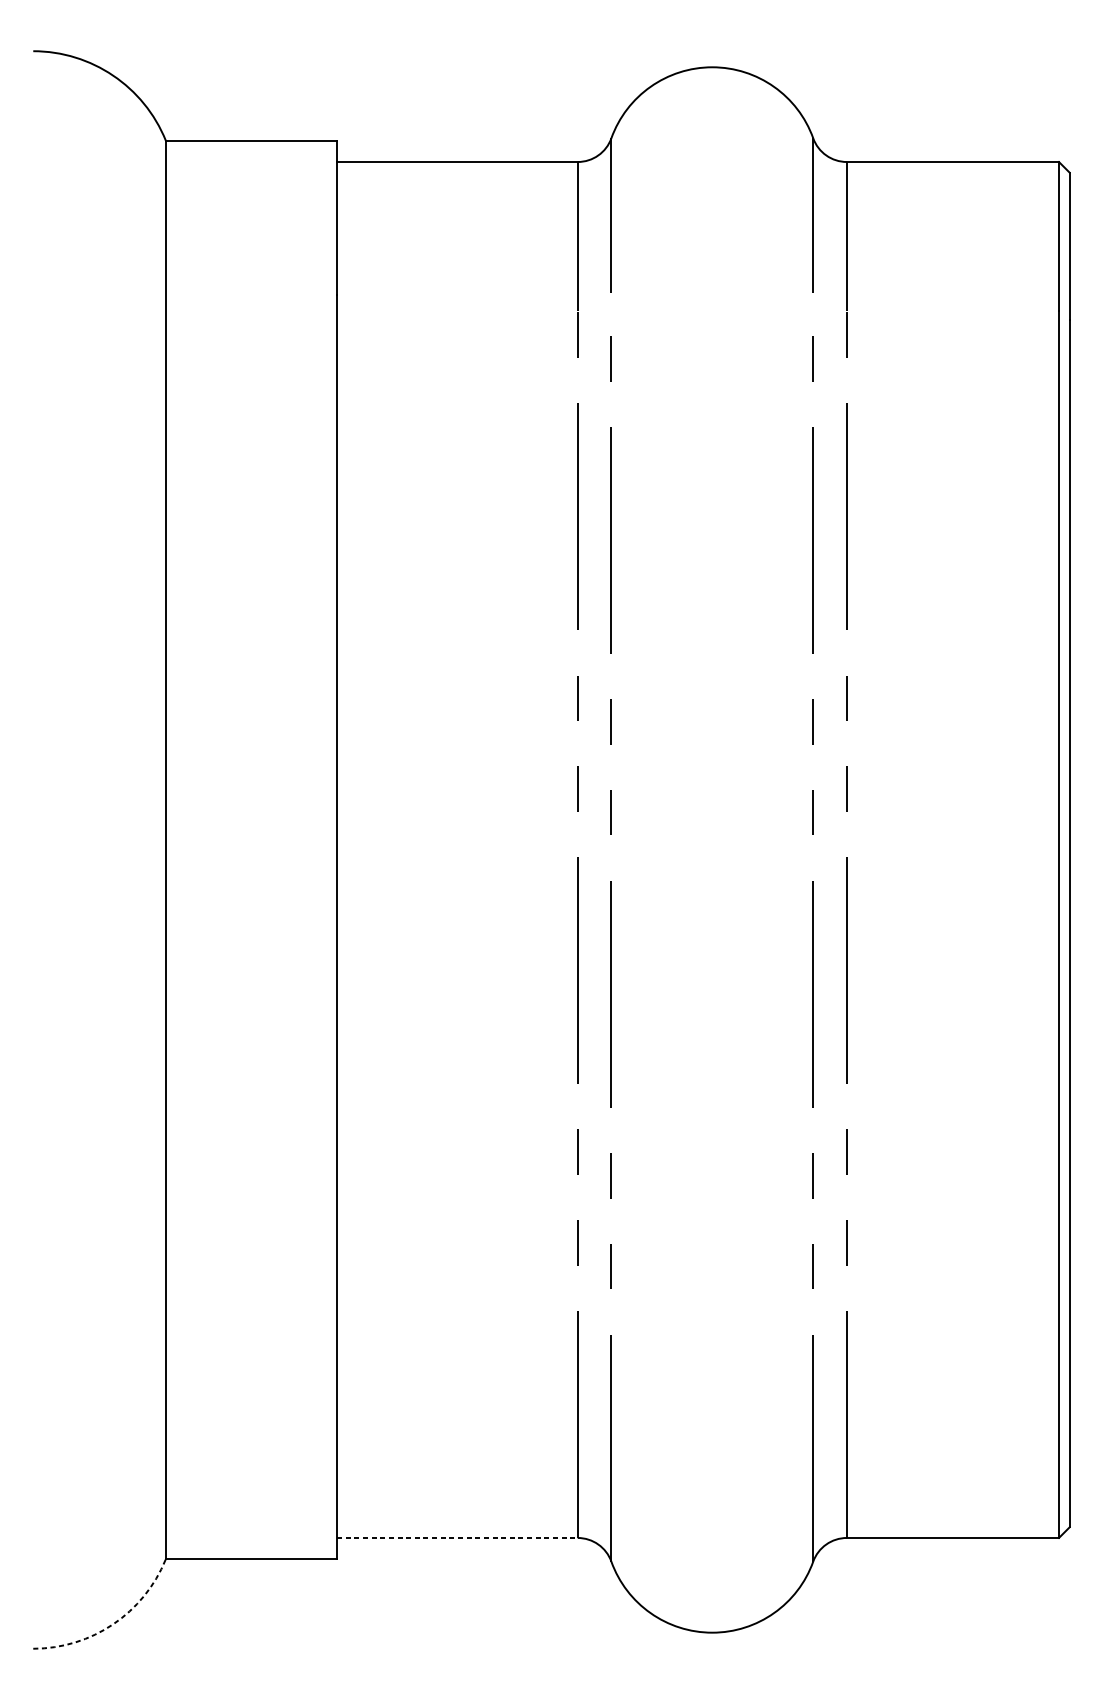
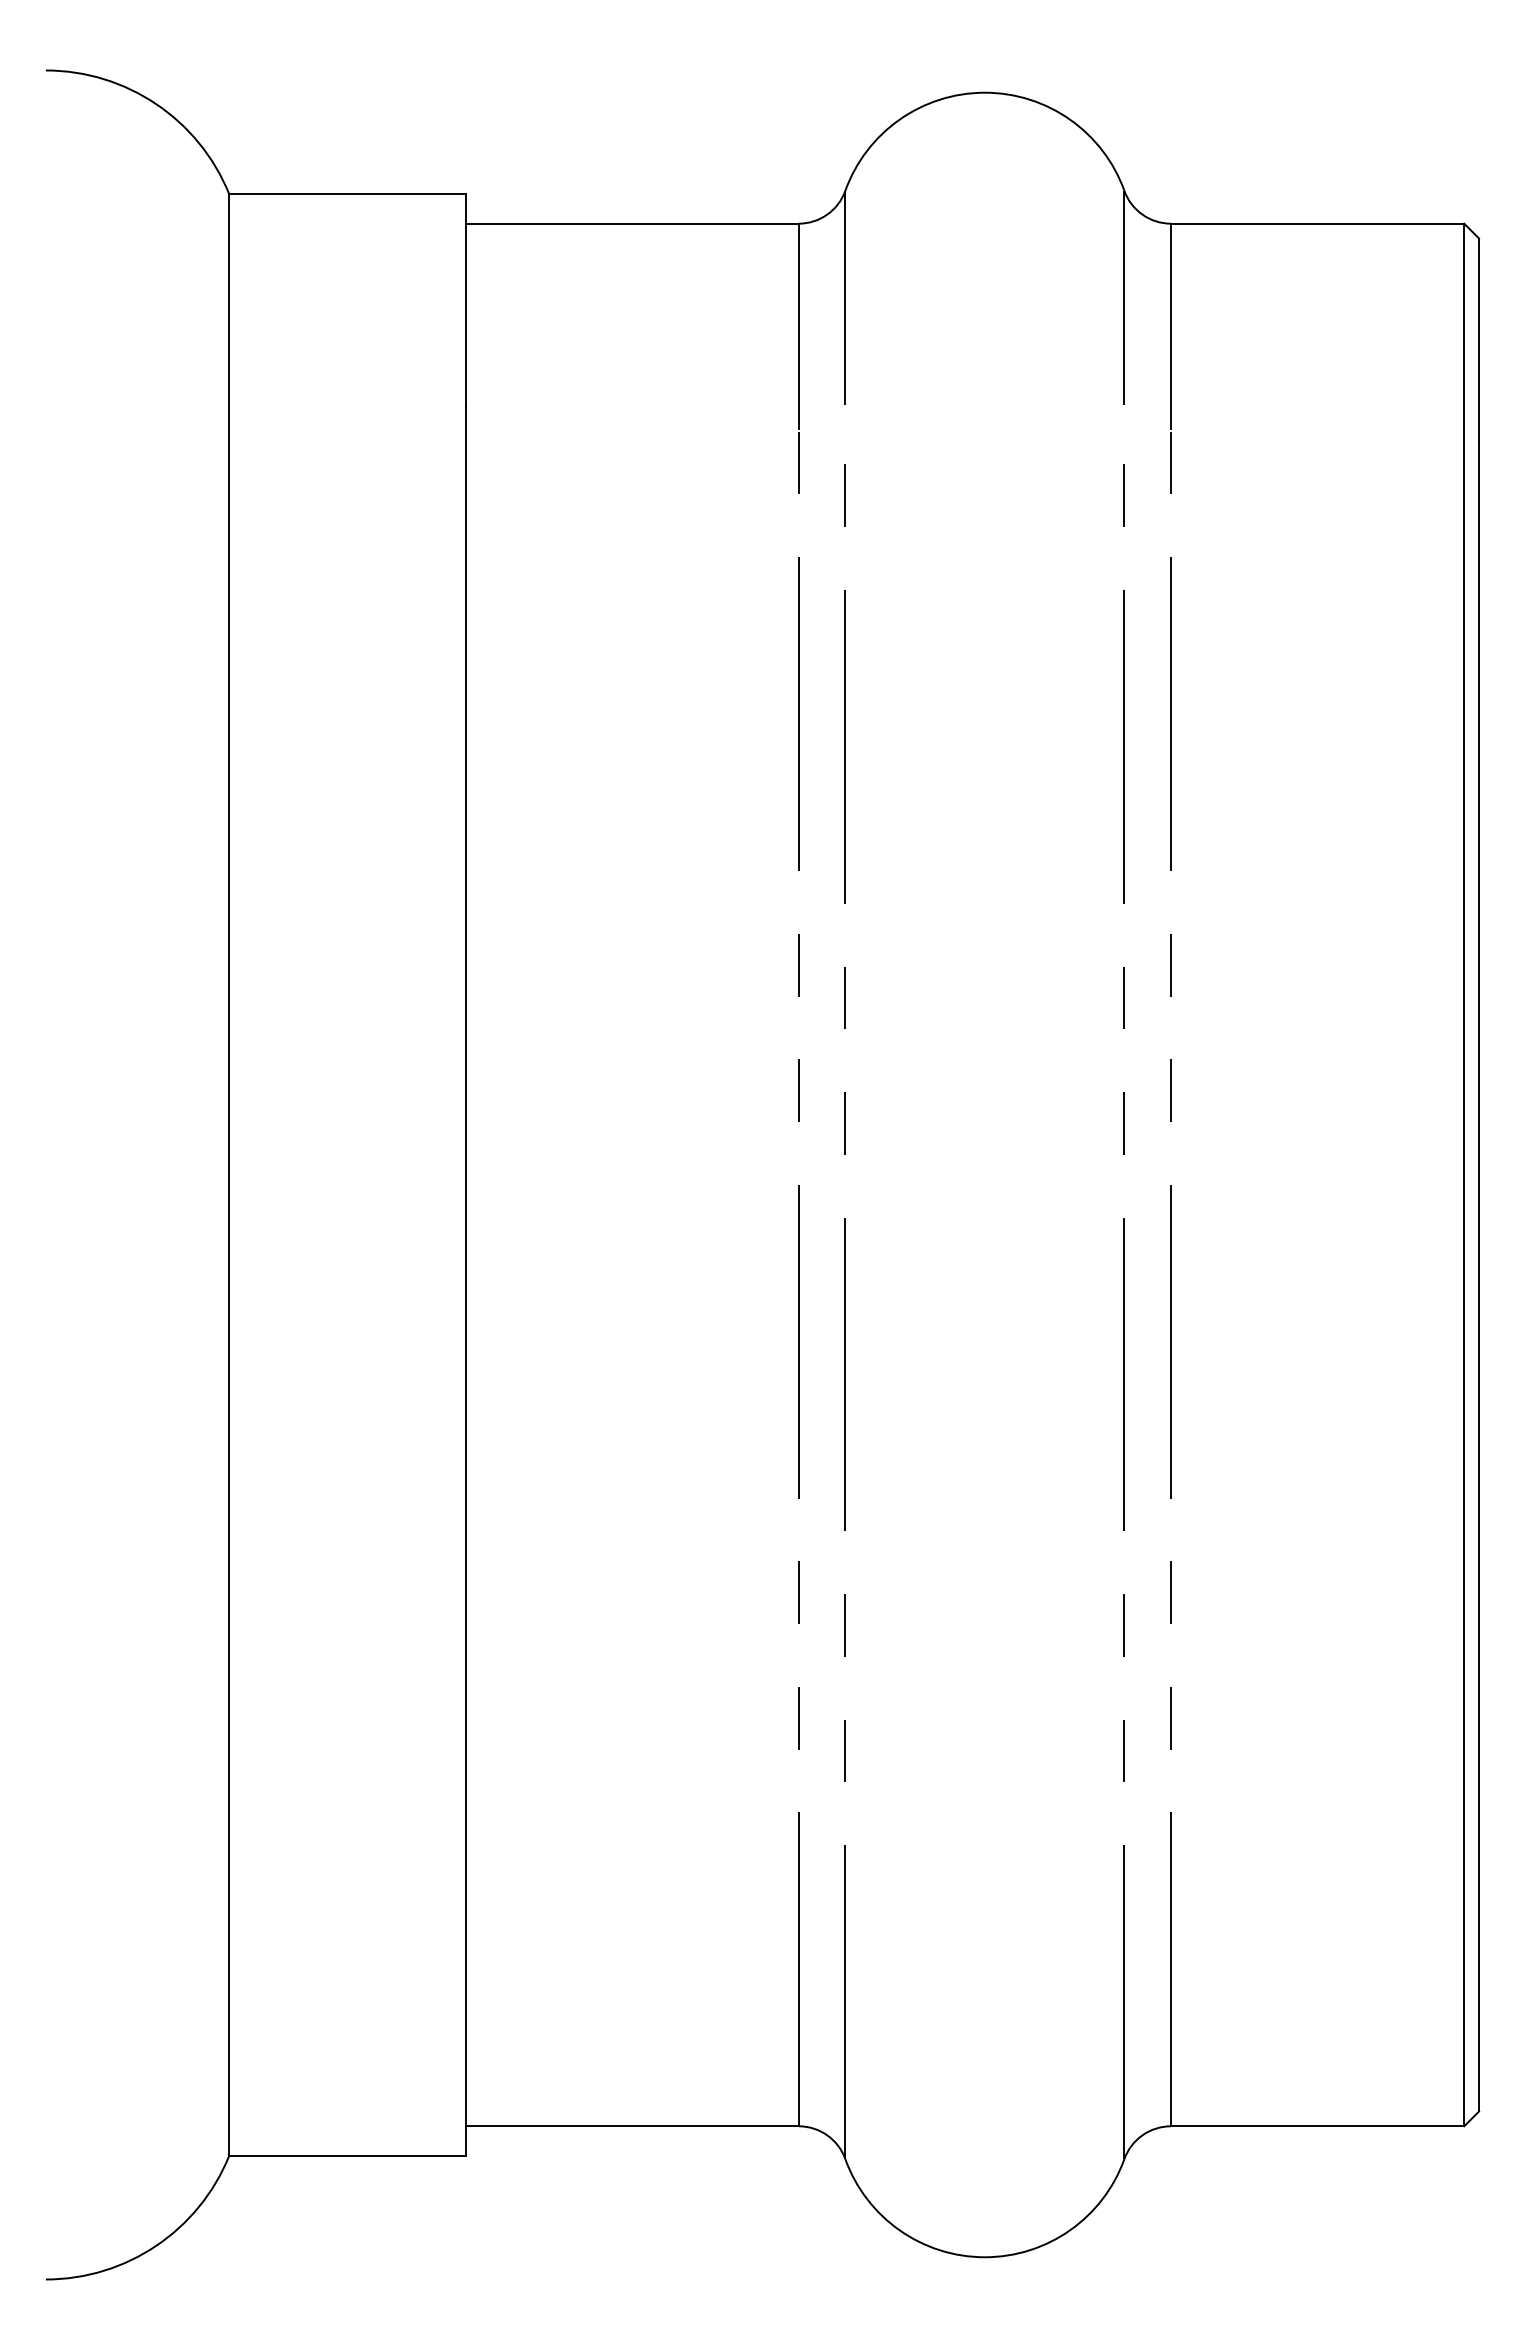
line: (457, 1538) -> (632, 2126), dashed -> solid
arc: (113, 1624) -> (156, 2245), dashed -> solid

